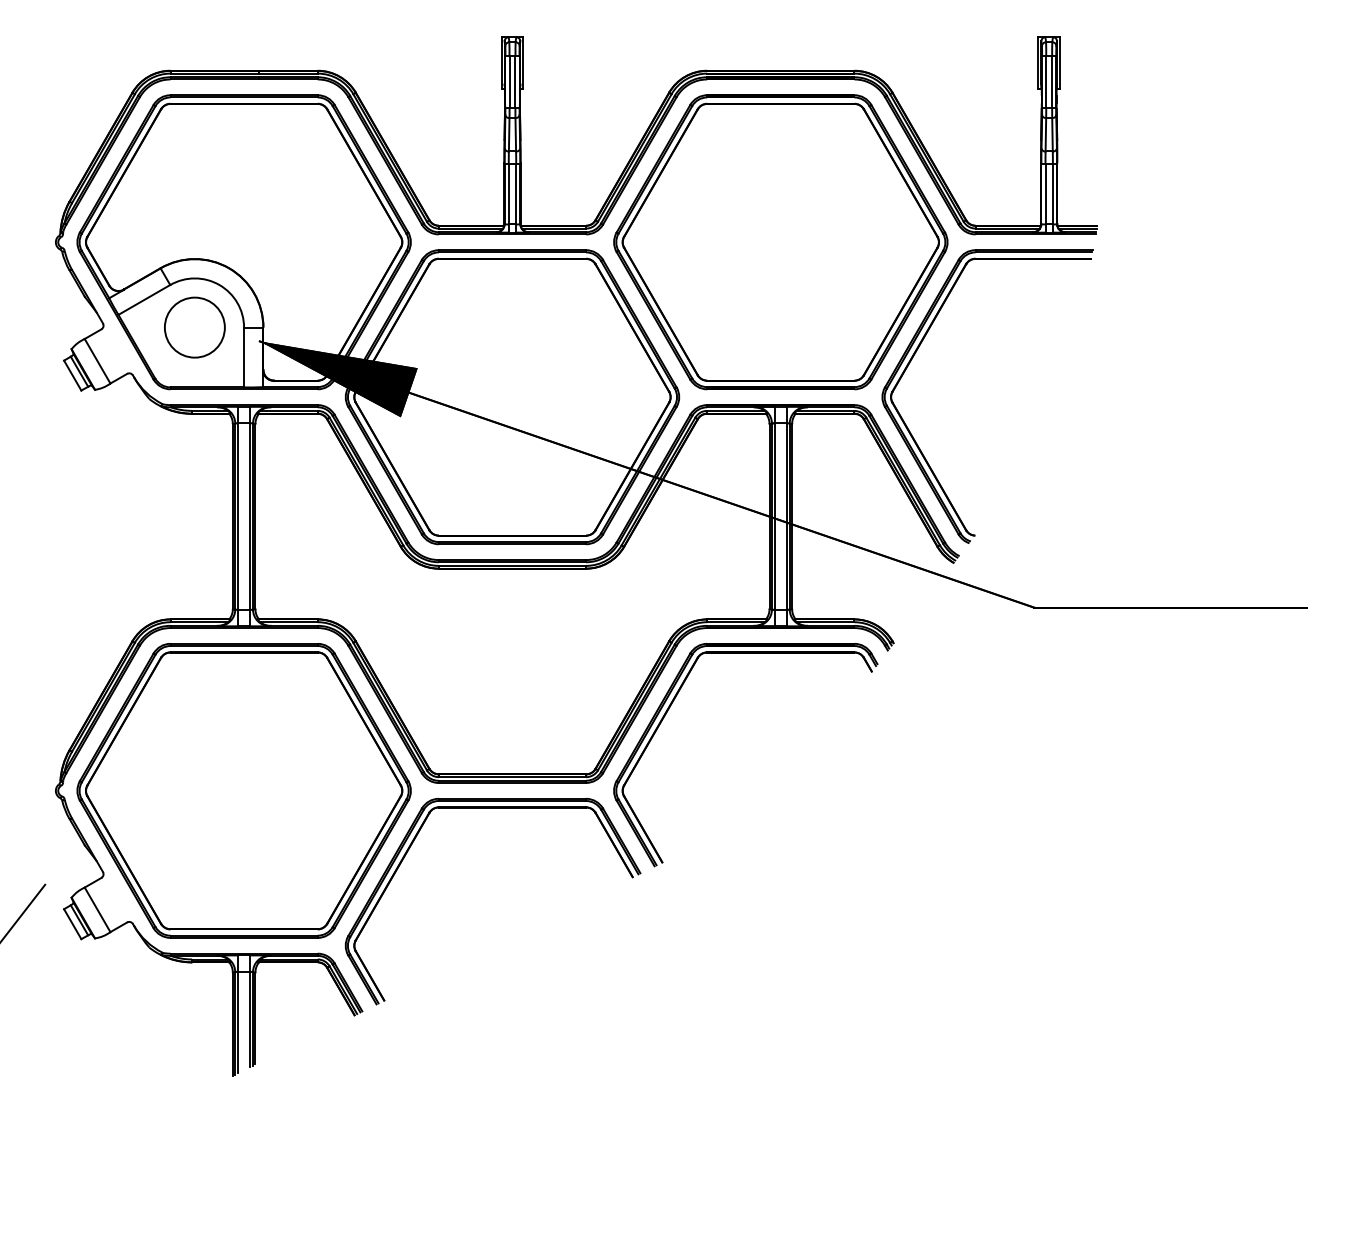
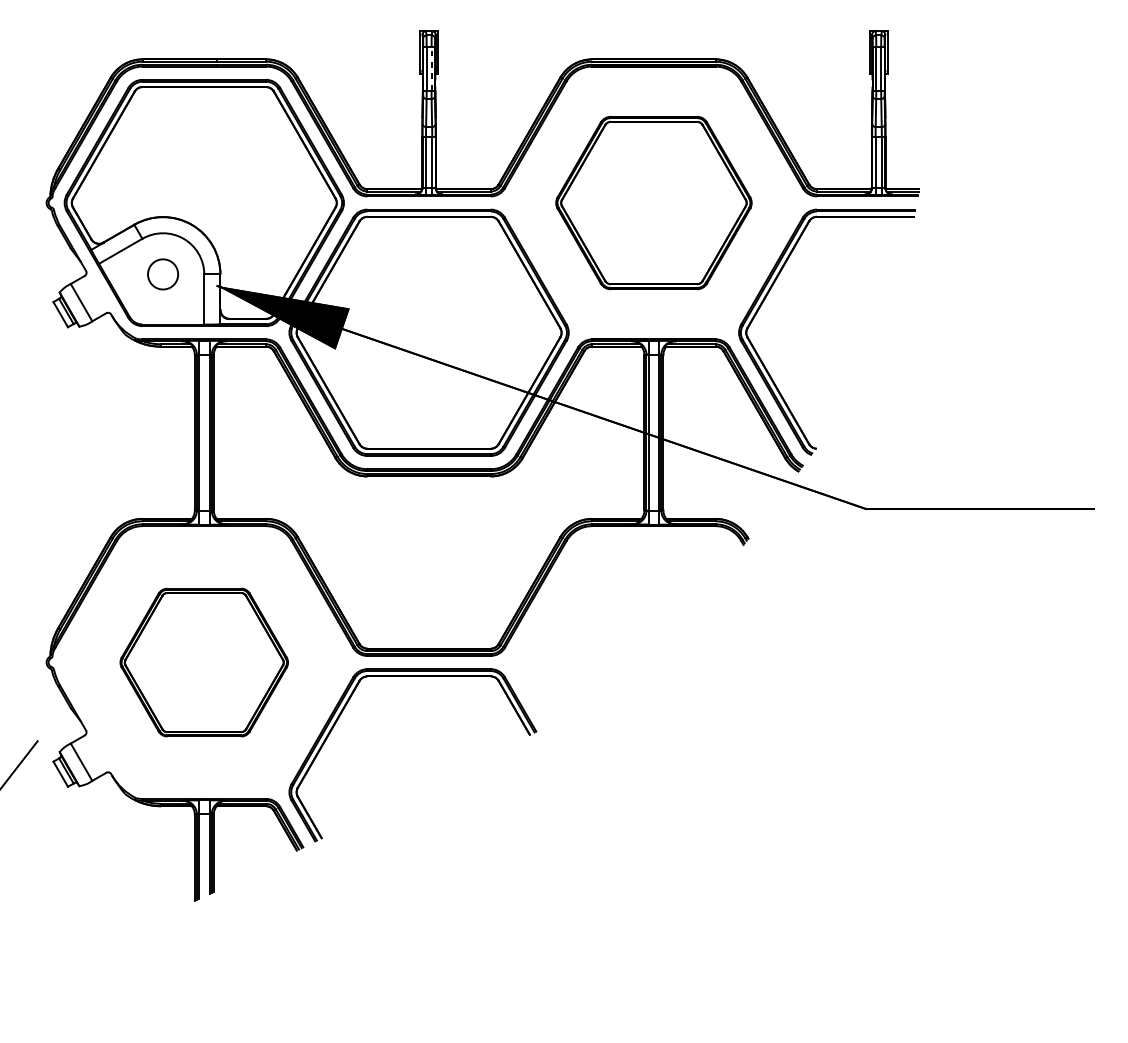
line: (515, 81) -> (431, 68), solid -> dashed
part: (780, 242) -> (653, 203), size x0.7
circle: (194, 327) -> (162, 274), size x0.6
part: (669, 709) -> (560, 594), removed
part: (243, 790) -> (203, 662), size x0.6

